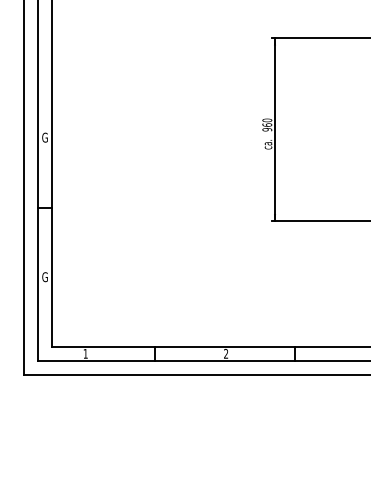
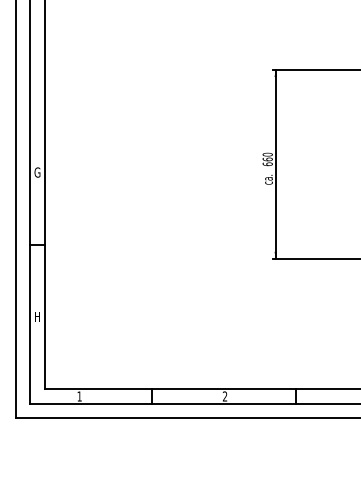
text: (267, 129) -> (267, 164), 960 -> 660
text: (44, 277) -> (36, 317), G -> H

